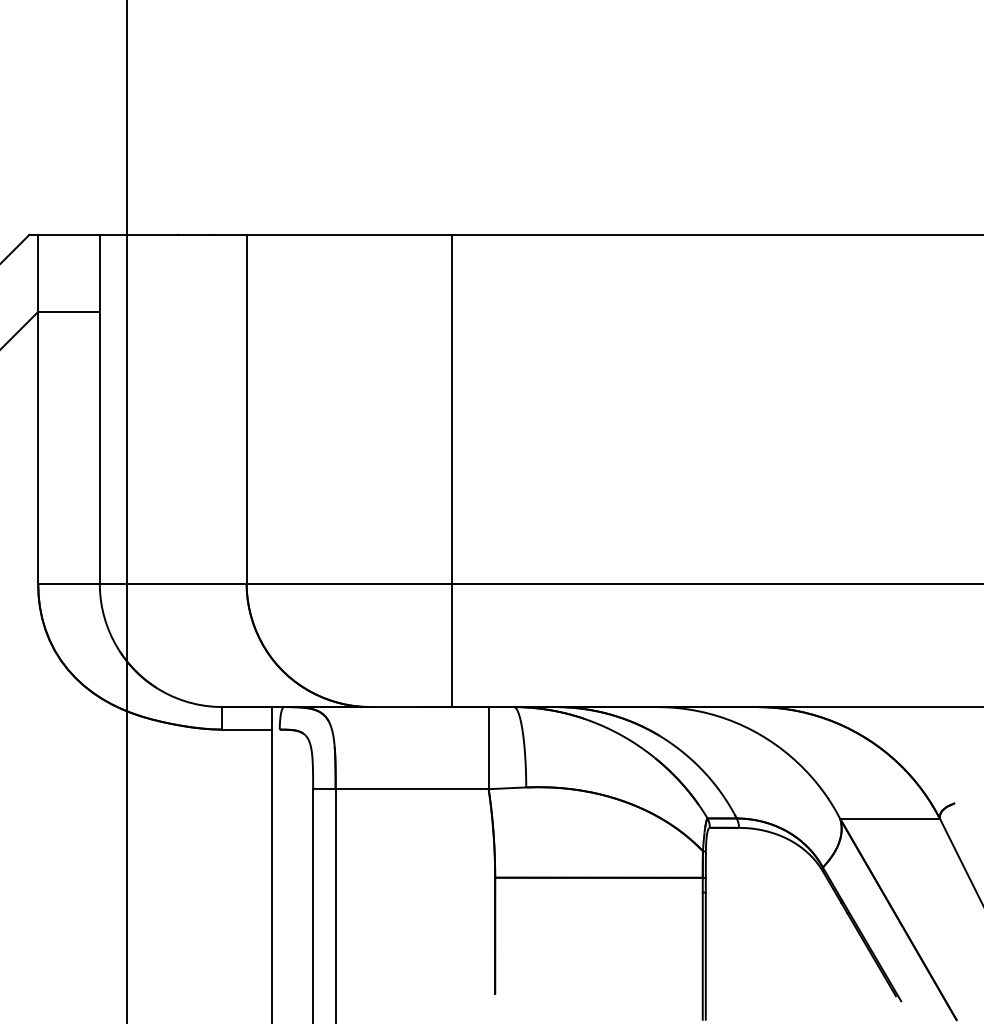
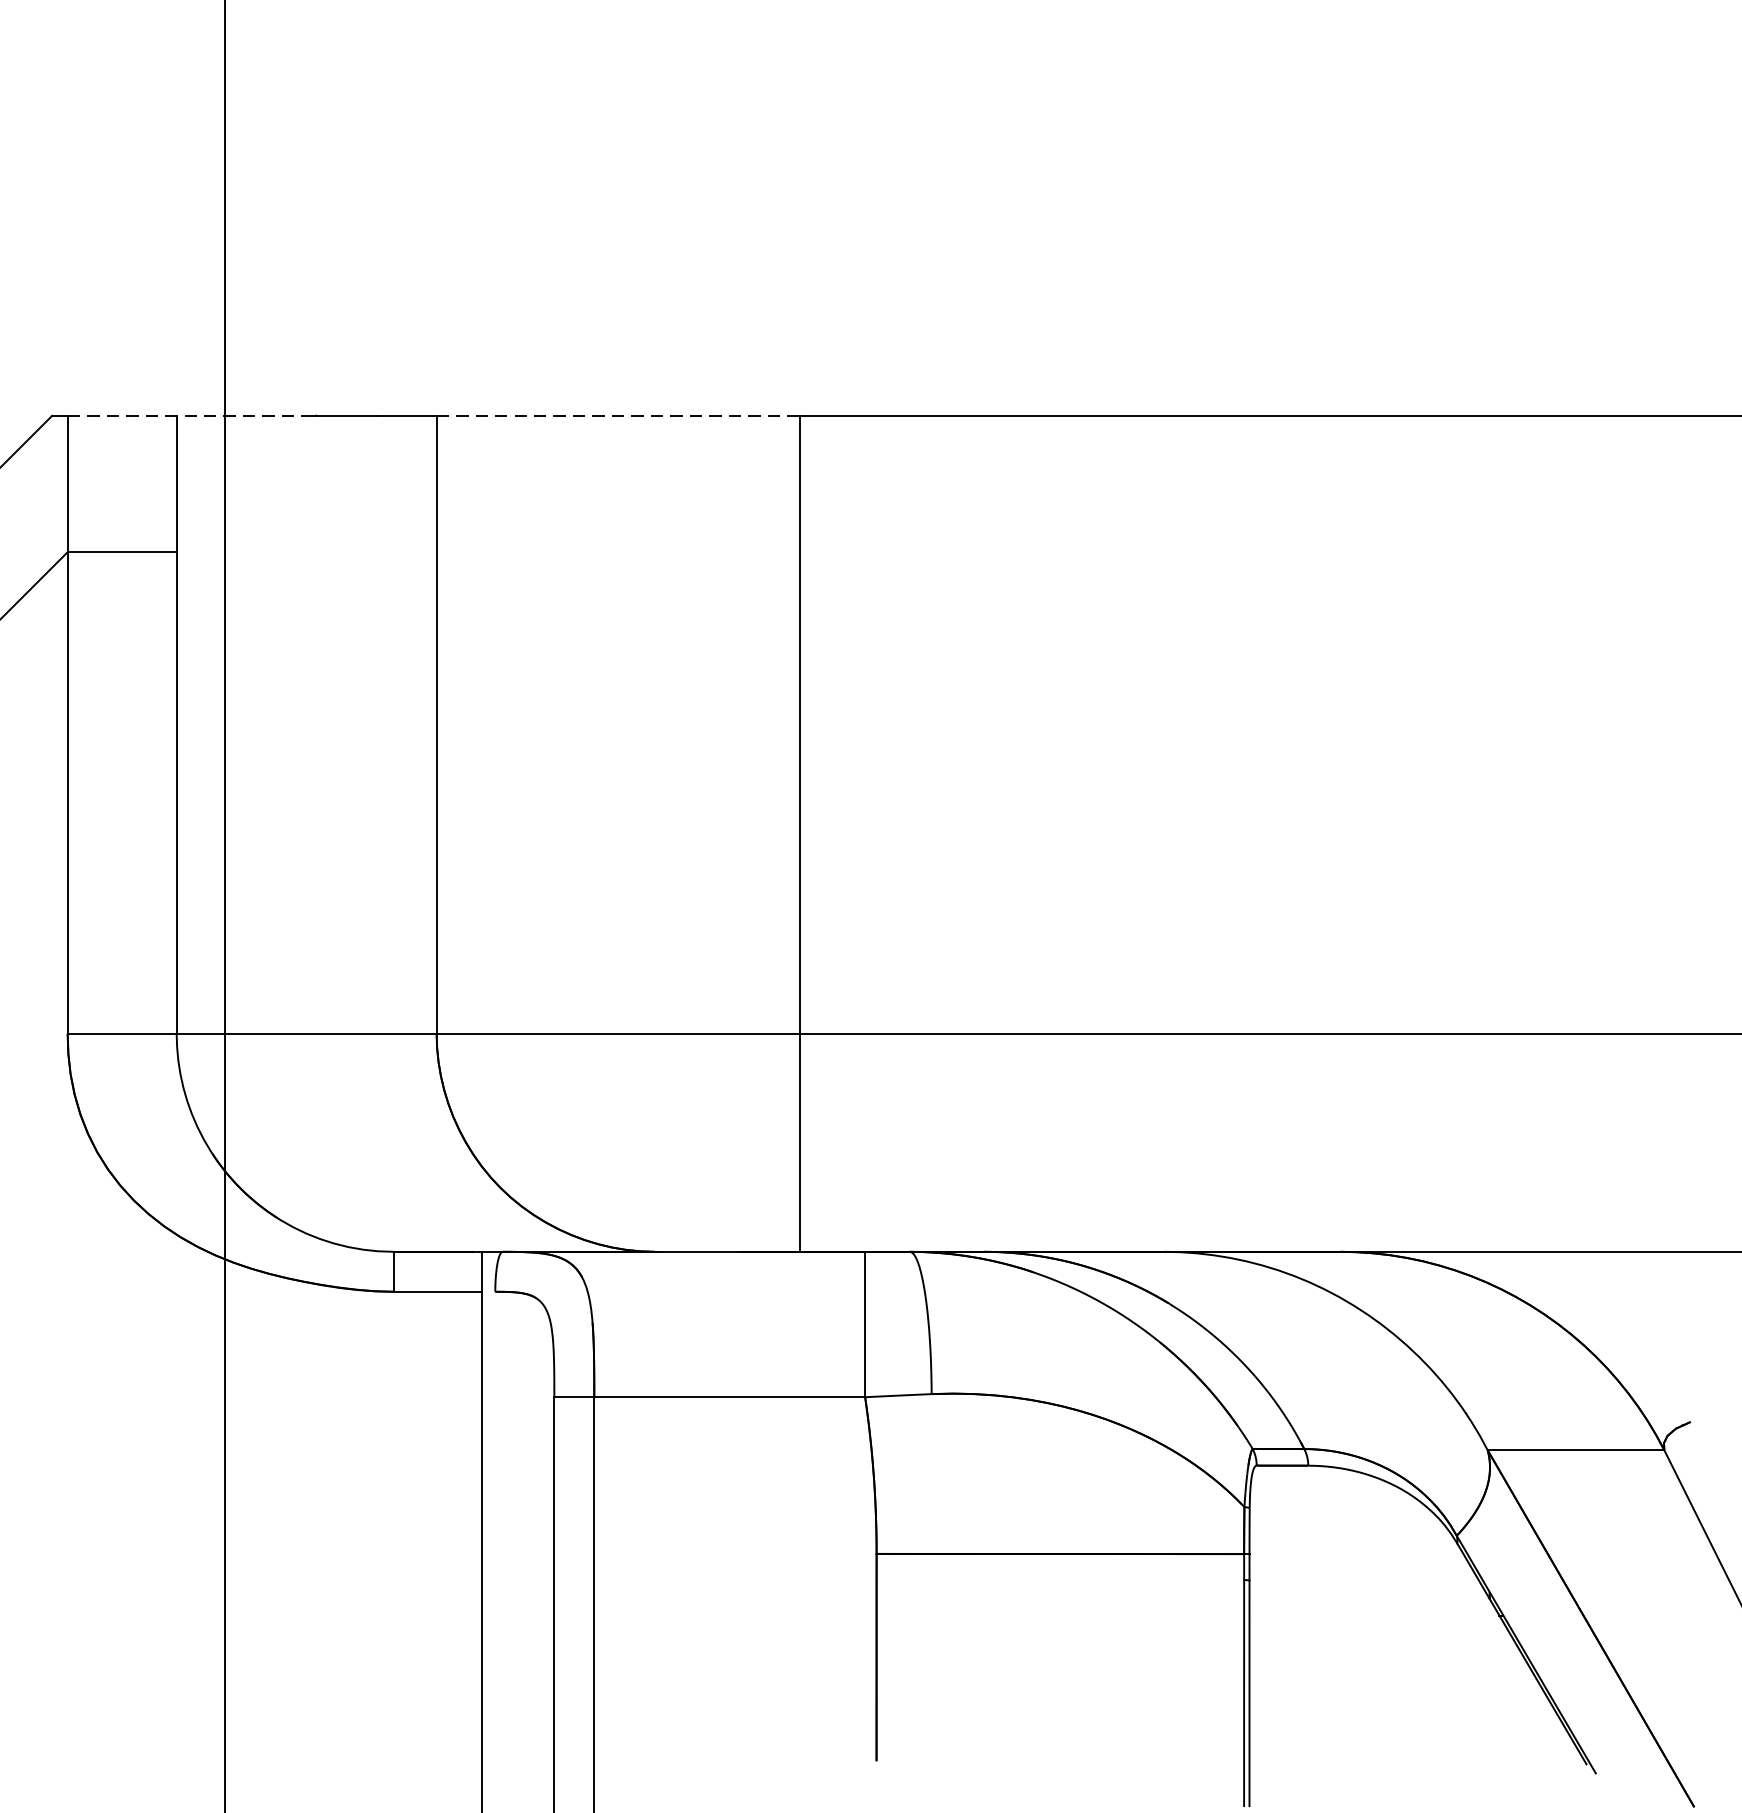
line: (108, 234) -> (192, 415), solid -> dashed
line: (349, 234) -> (618, 415), solid -> dashed

